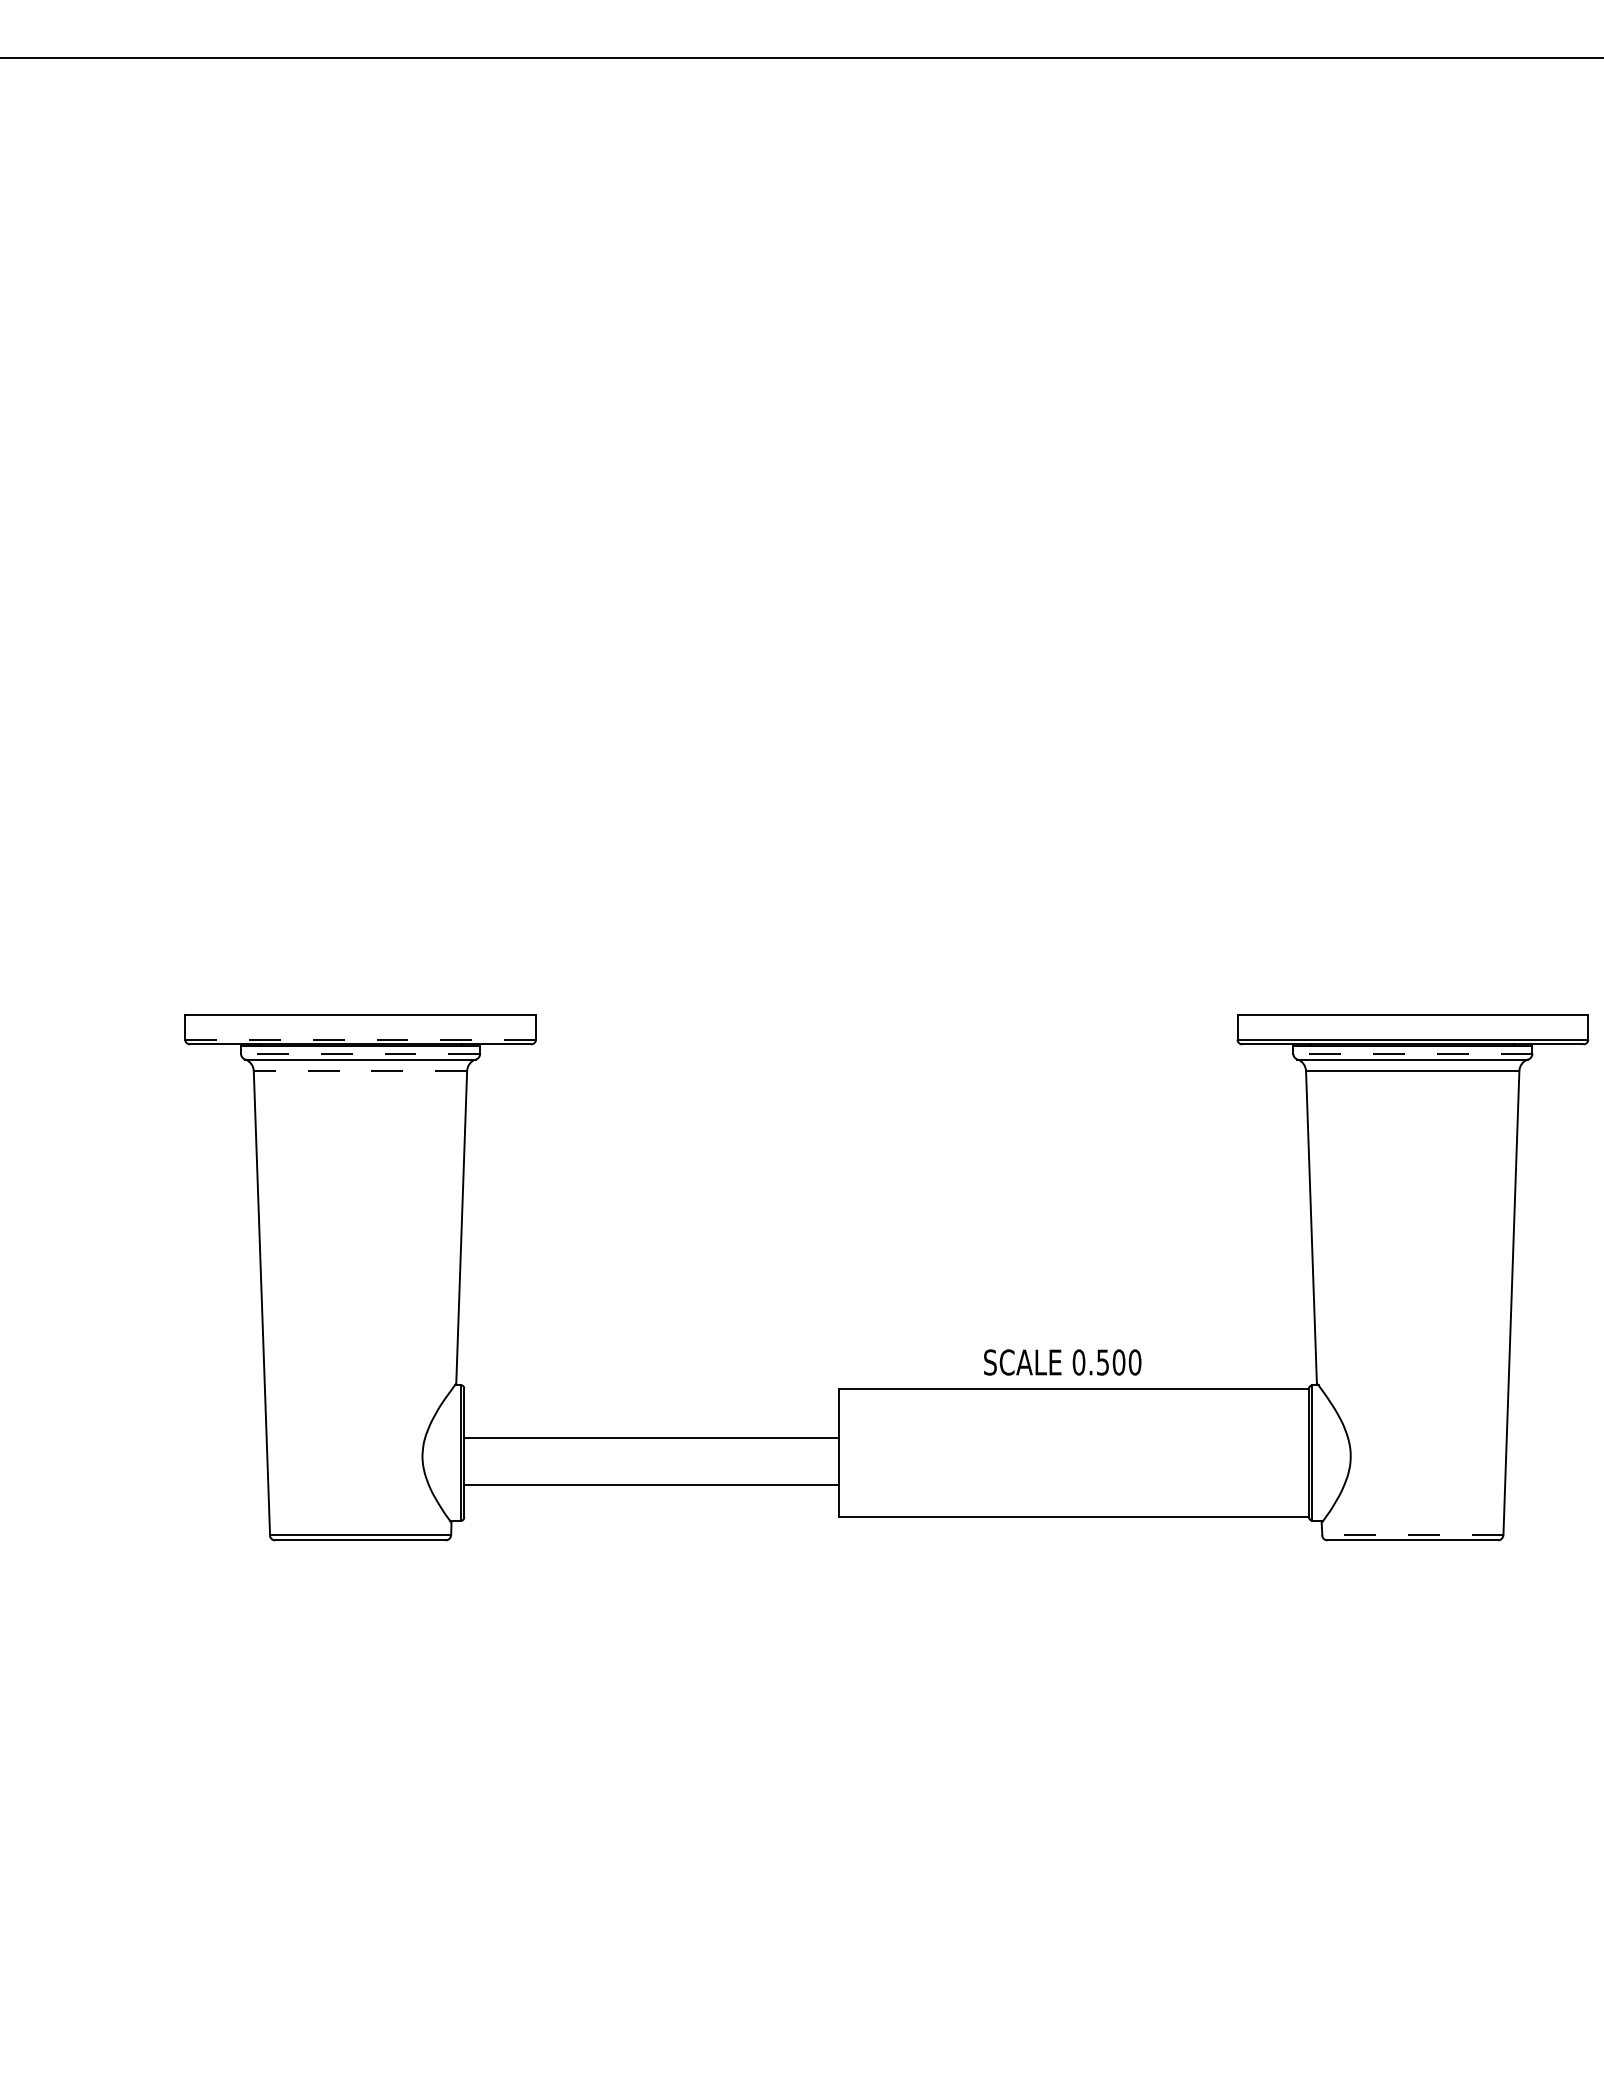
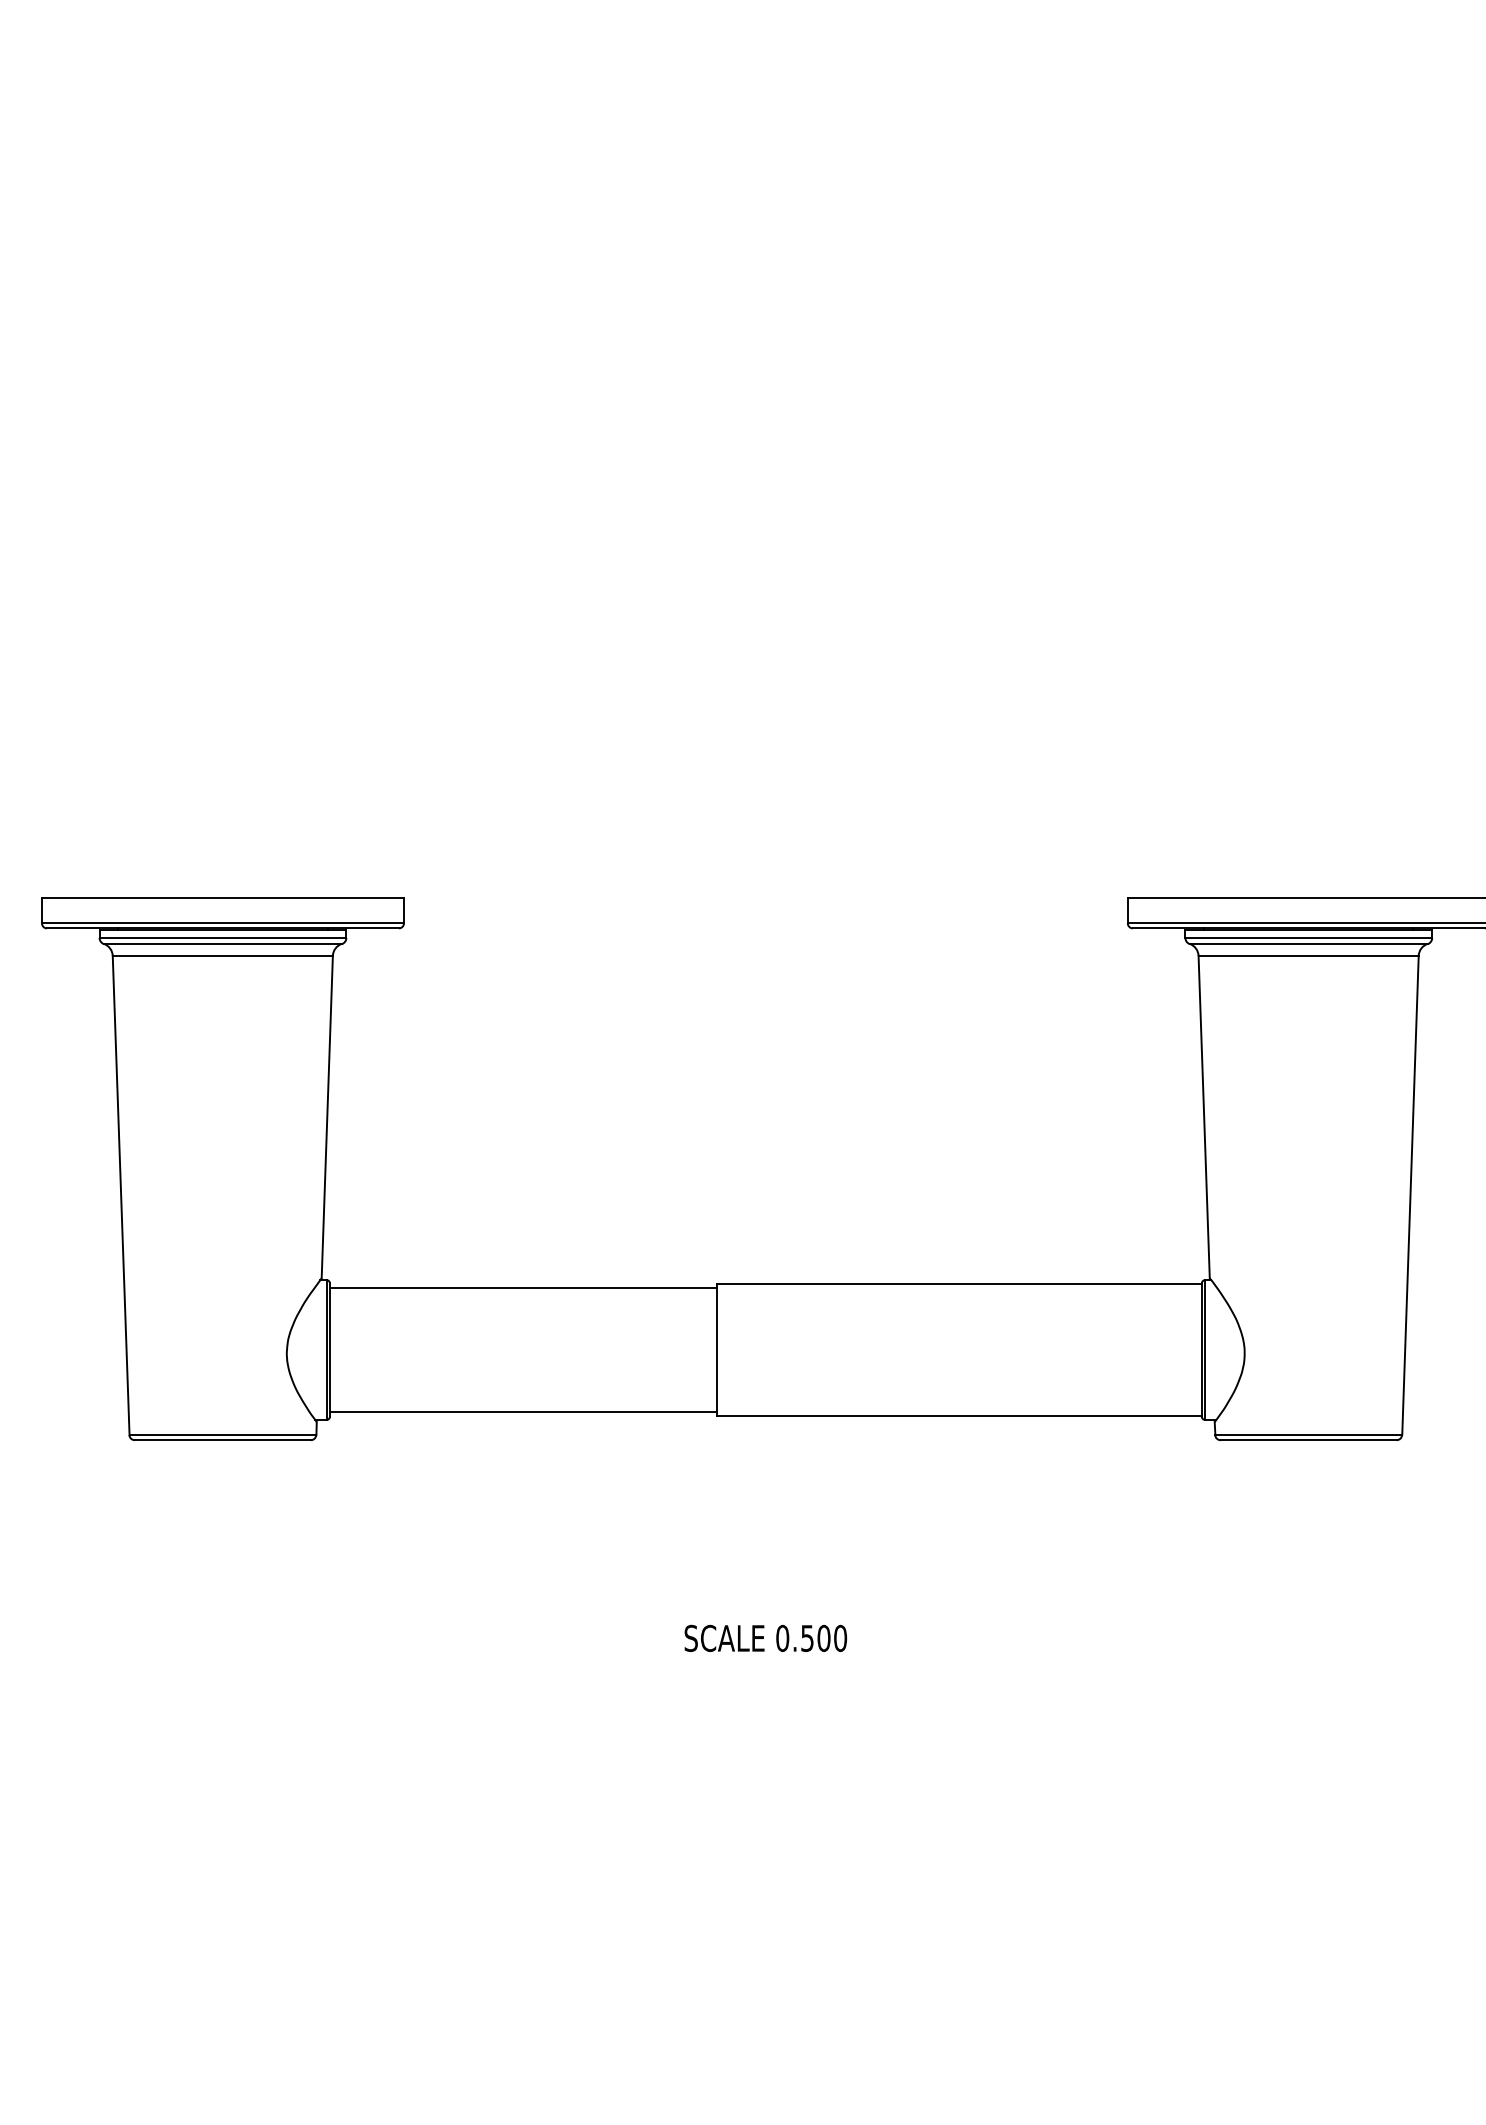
line: (360, 1039) -> (222, 923), dashed -> solid
line: (360, 1053) -> (222, 937), dashed -> solid
line: (1412, 1053) -> (1308, 937), dashed -> solid
line: (360, 1071) -> (222, 956), dashed -> solid
text: (1062, 1362) -> (765, 1638), moved
line: (651, 1437) -> (523, 1411), moved
line: (651, 1485) -> (523, 1288), moved
line: (1412, 1535) -> (1308, 1435), dashed -> solid

